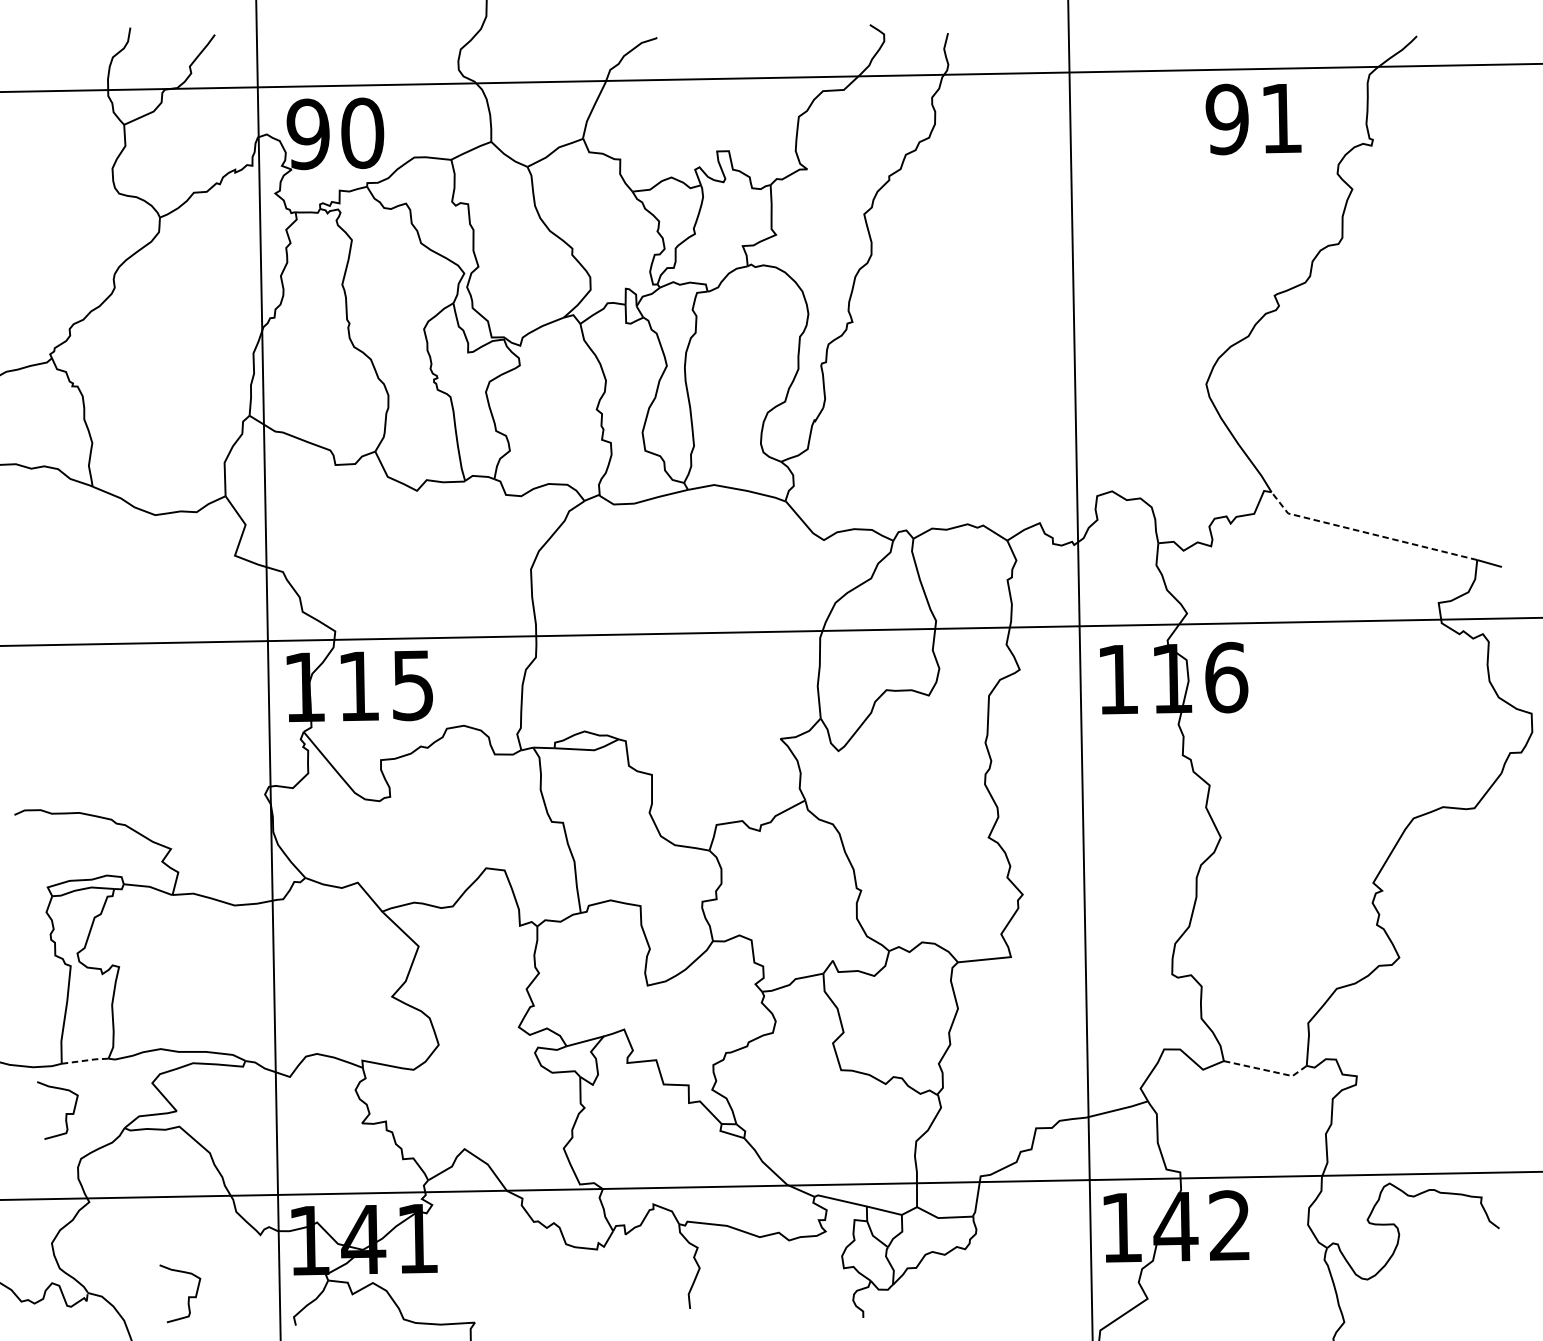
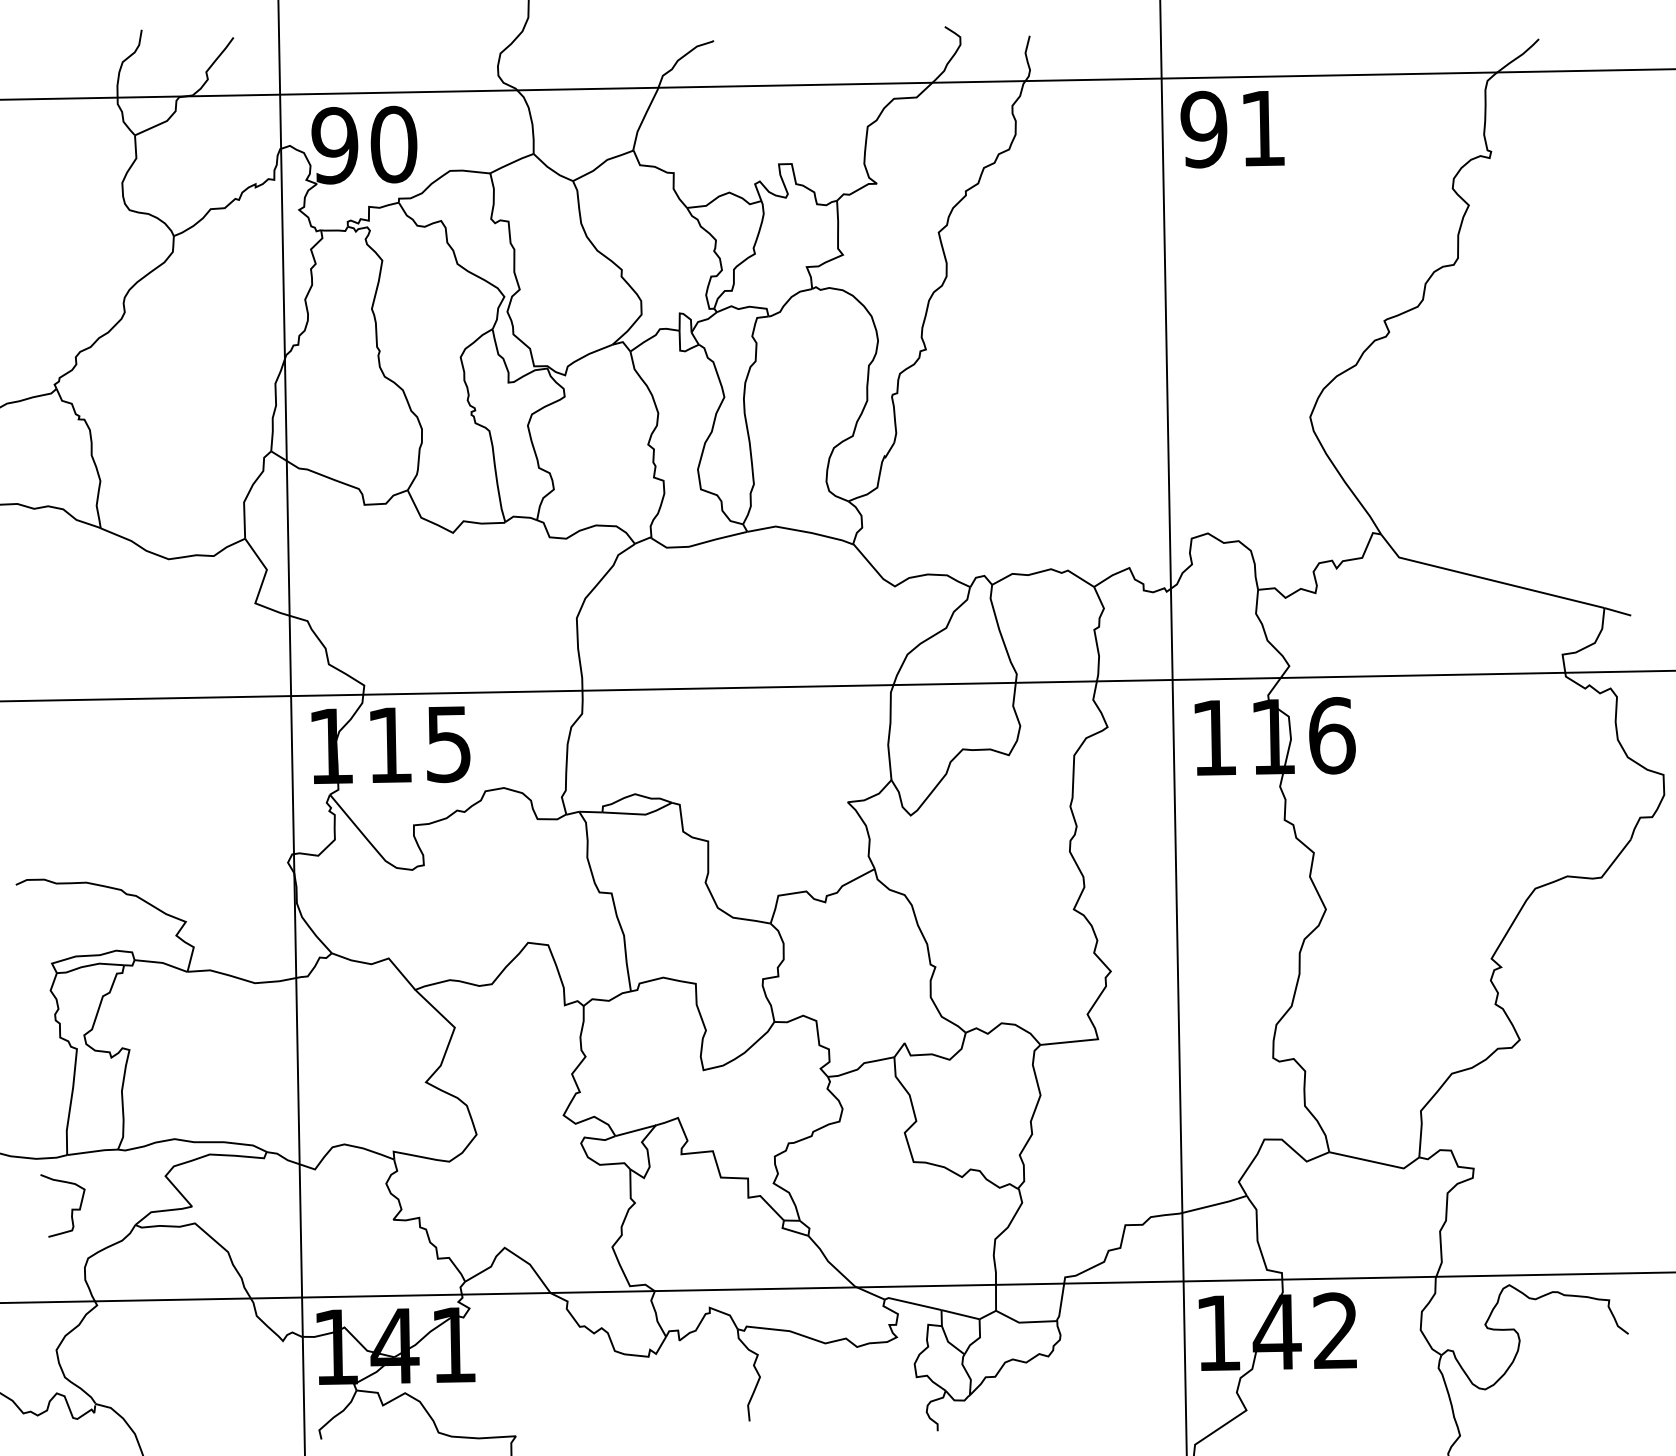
text: (1253, 119) -> (1232, 129), moved
line: (1368, 532) -> (1486, 578), dashed -> solid
line: (85, 1060) -> (93, 1151), dashed -> solid
line: (1267, 1070) -> (1376, 1162), dashed -> solid
curve: (188, 1296) -> (204, 1407), removed

